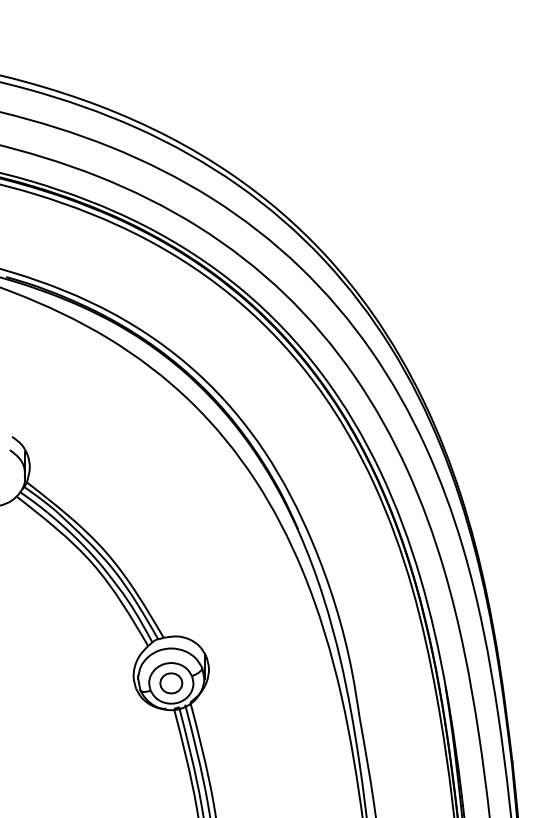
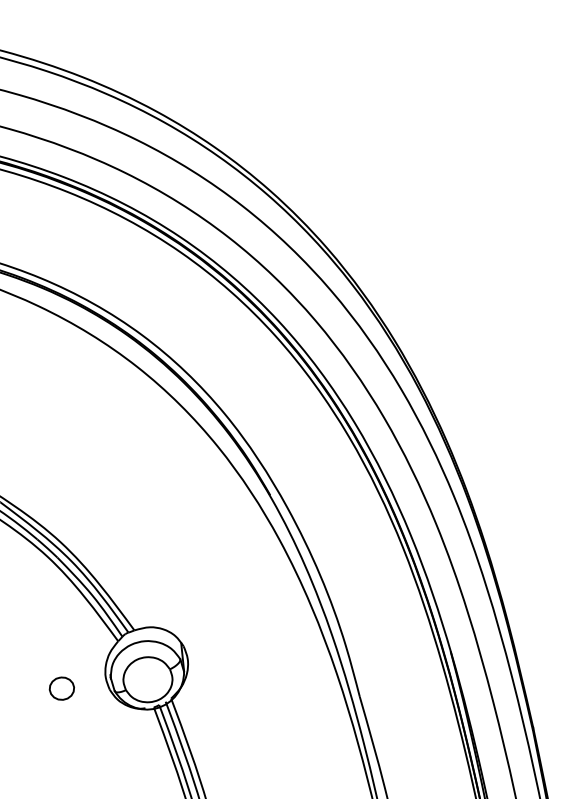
part: (171, 683) -> (62, 688), moved

